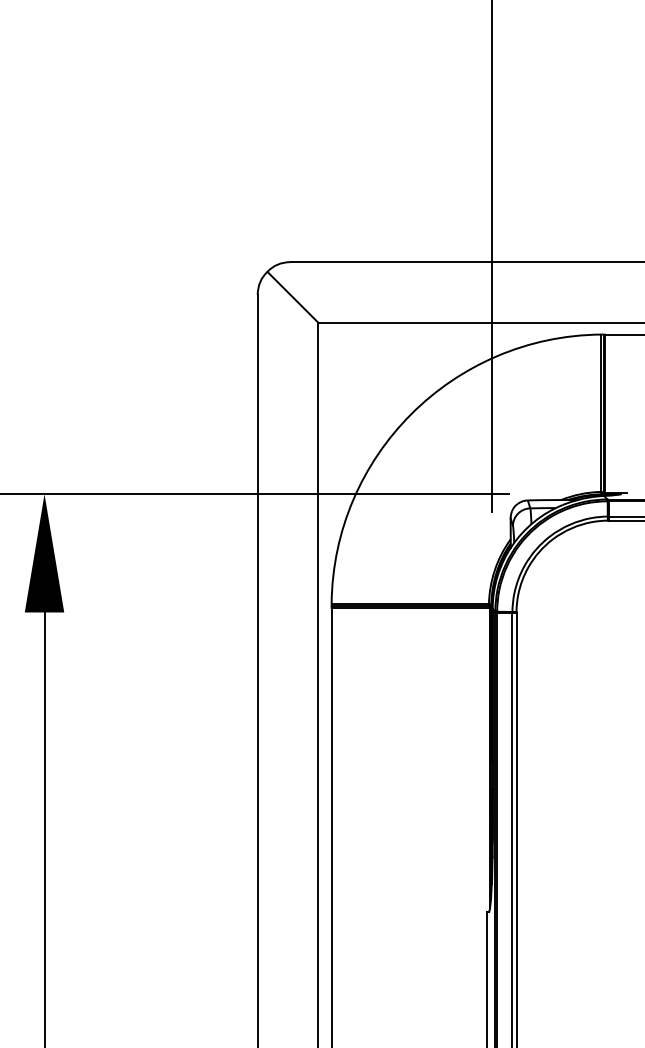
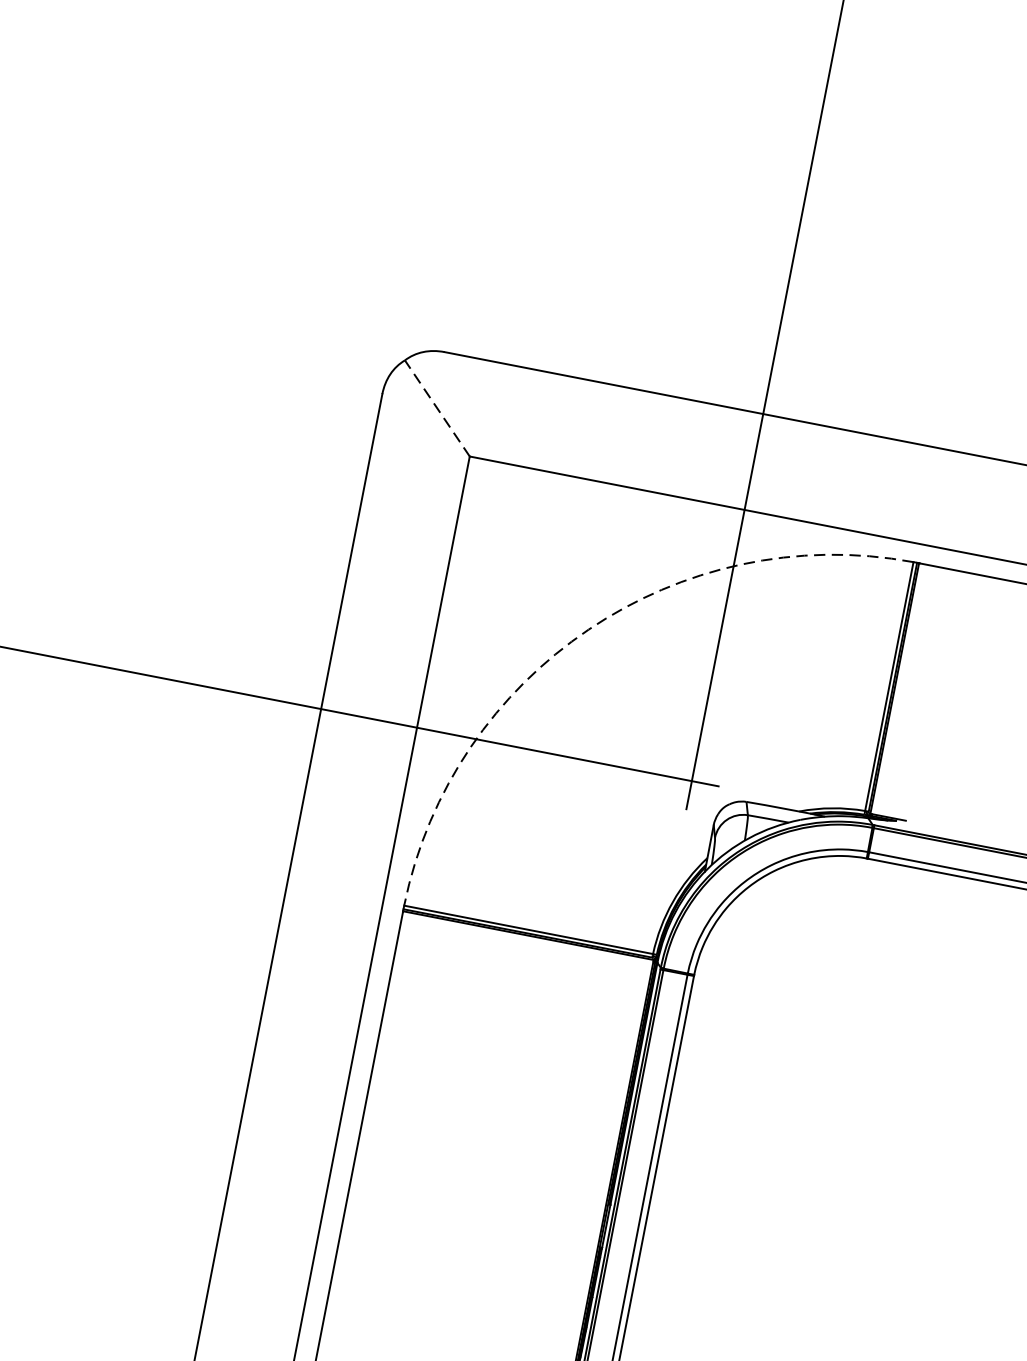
line: (292, 297) -> (436, 408), solid -> dashed
arc: (411, 414) -> (588, 630), solid -> dashed

